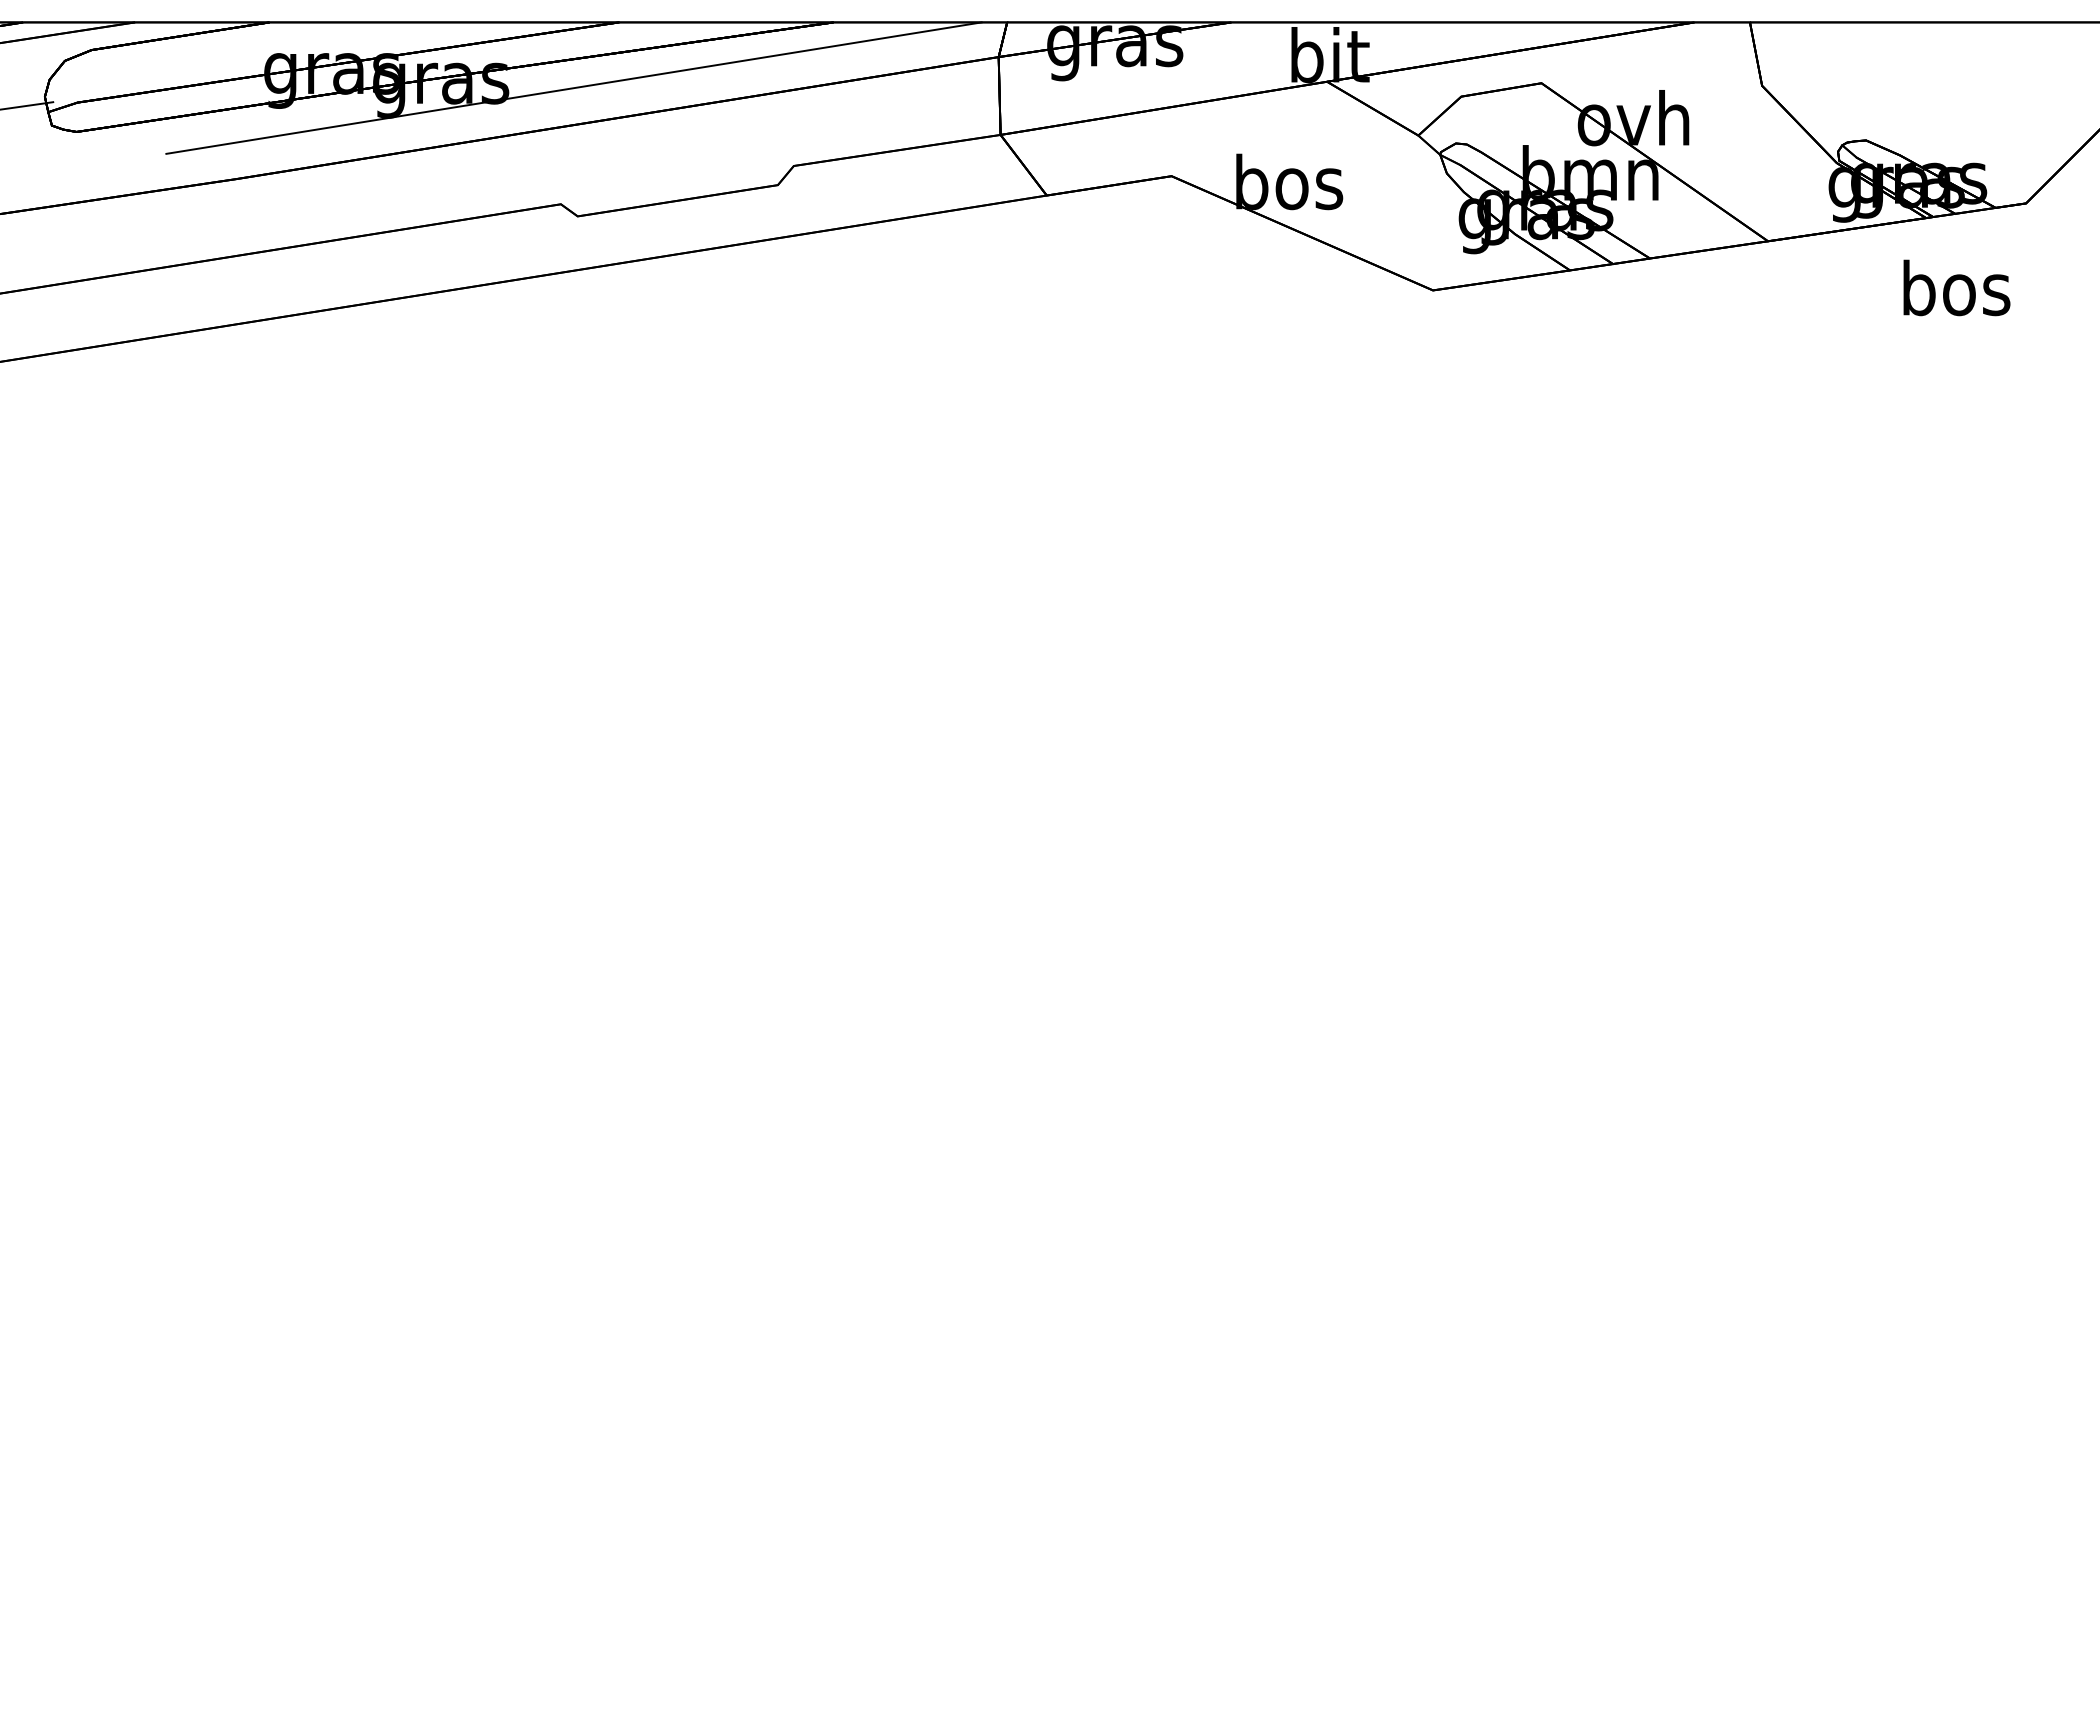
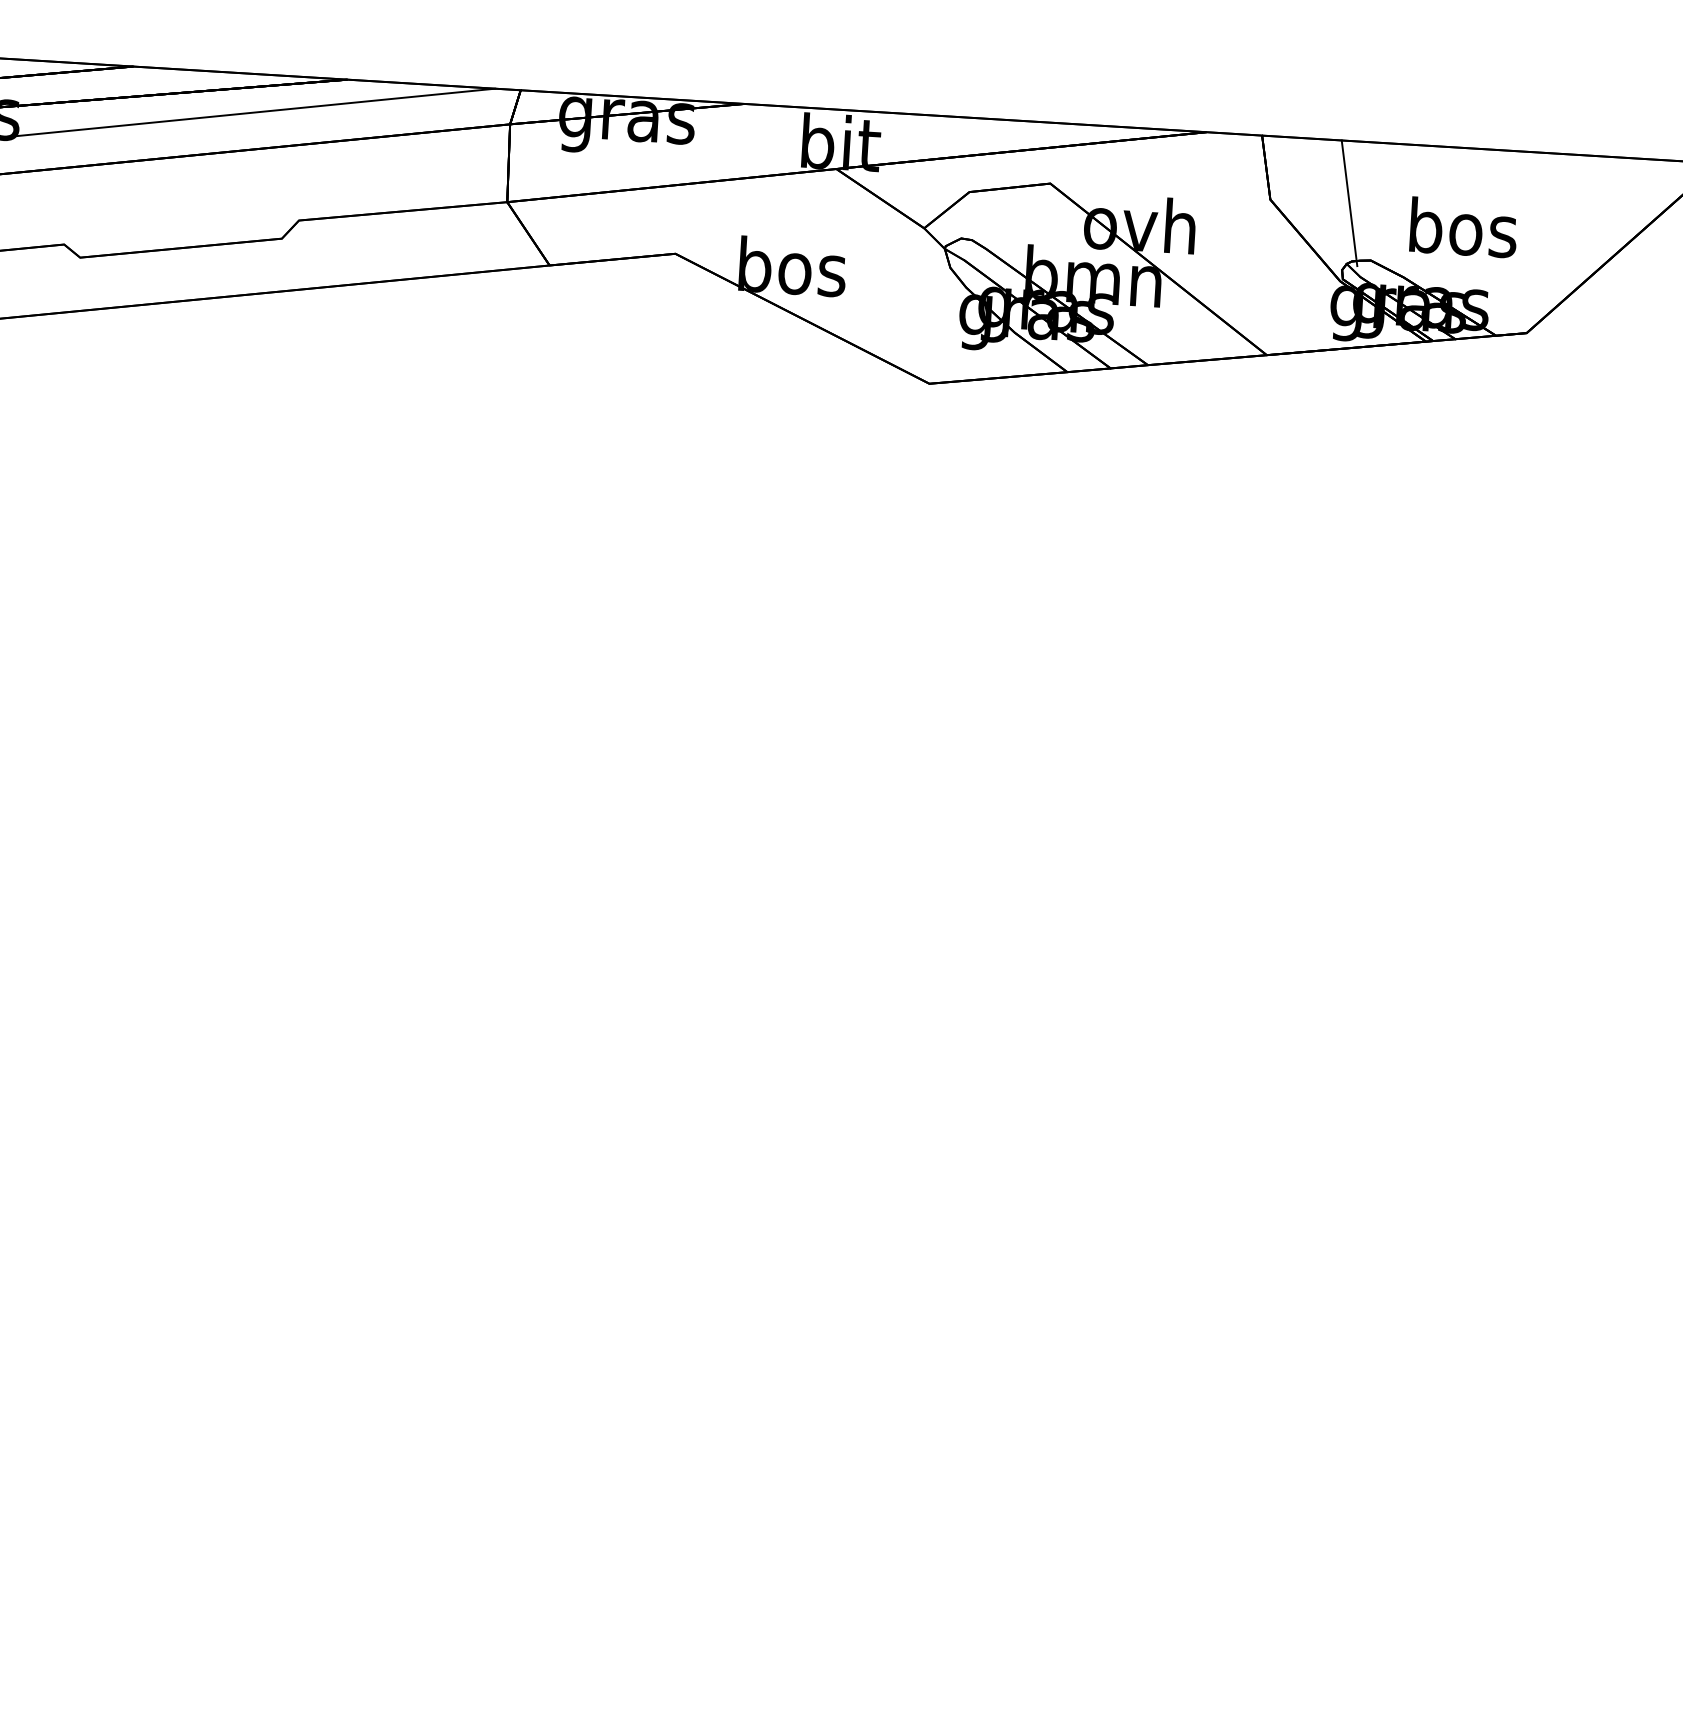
line: (1840, 84) -> (1348, 203), added
text: (1956, 287) -> (1463, 227), moved

